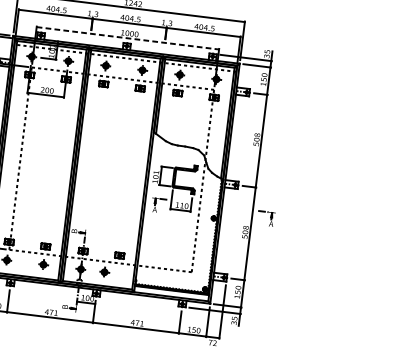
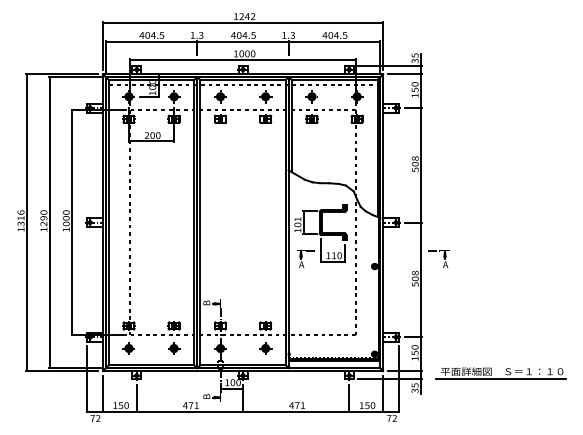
line: (128, 37) -> (243, 59), dashed -> solid
part: (104, 272) -> (265, 348), moved
part: (304, 317) -> (500, 373), added

